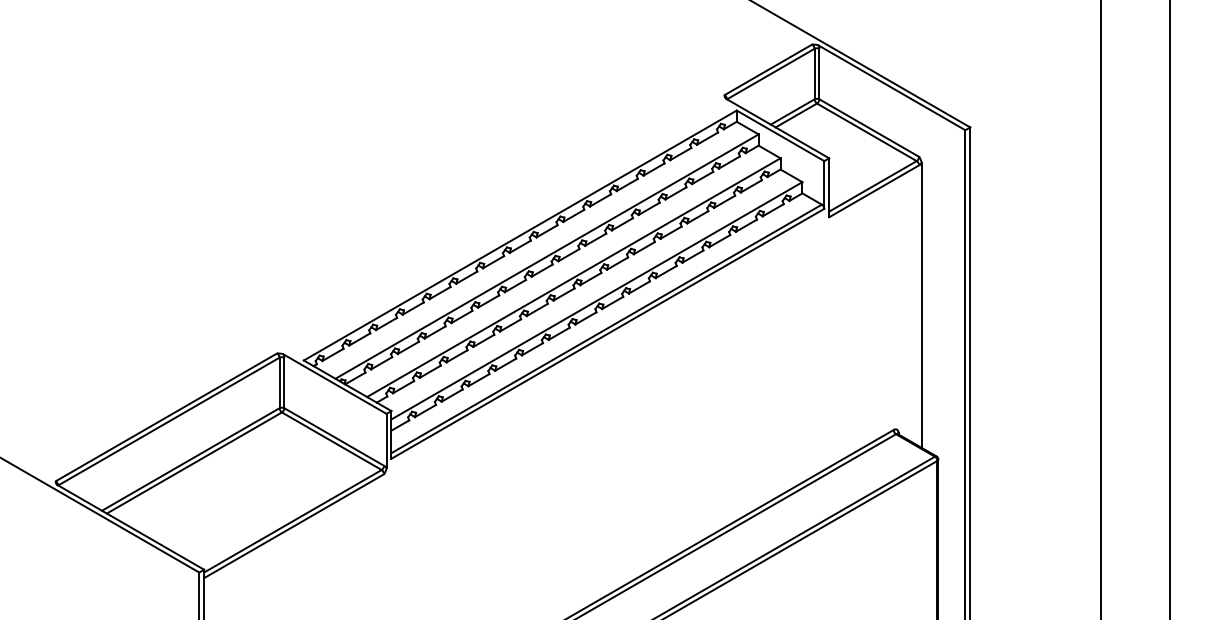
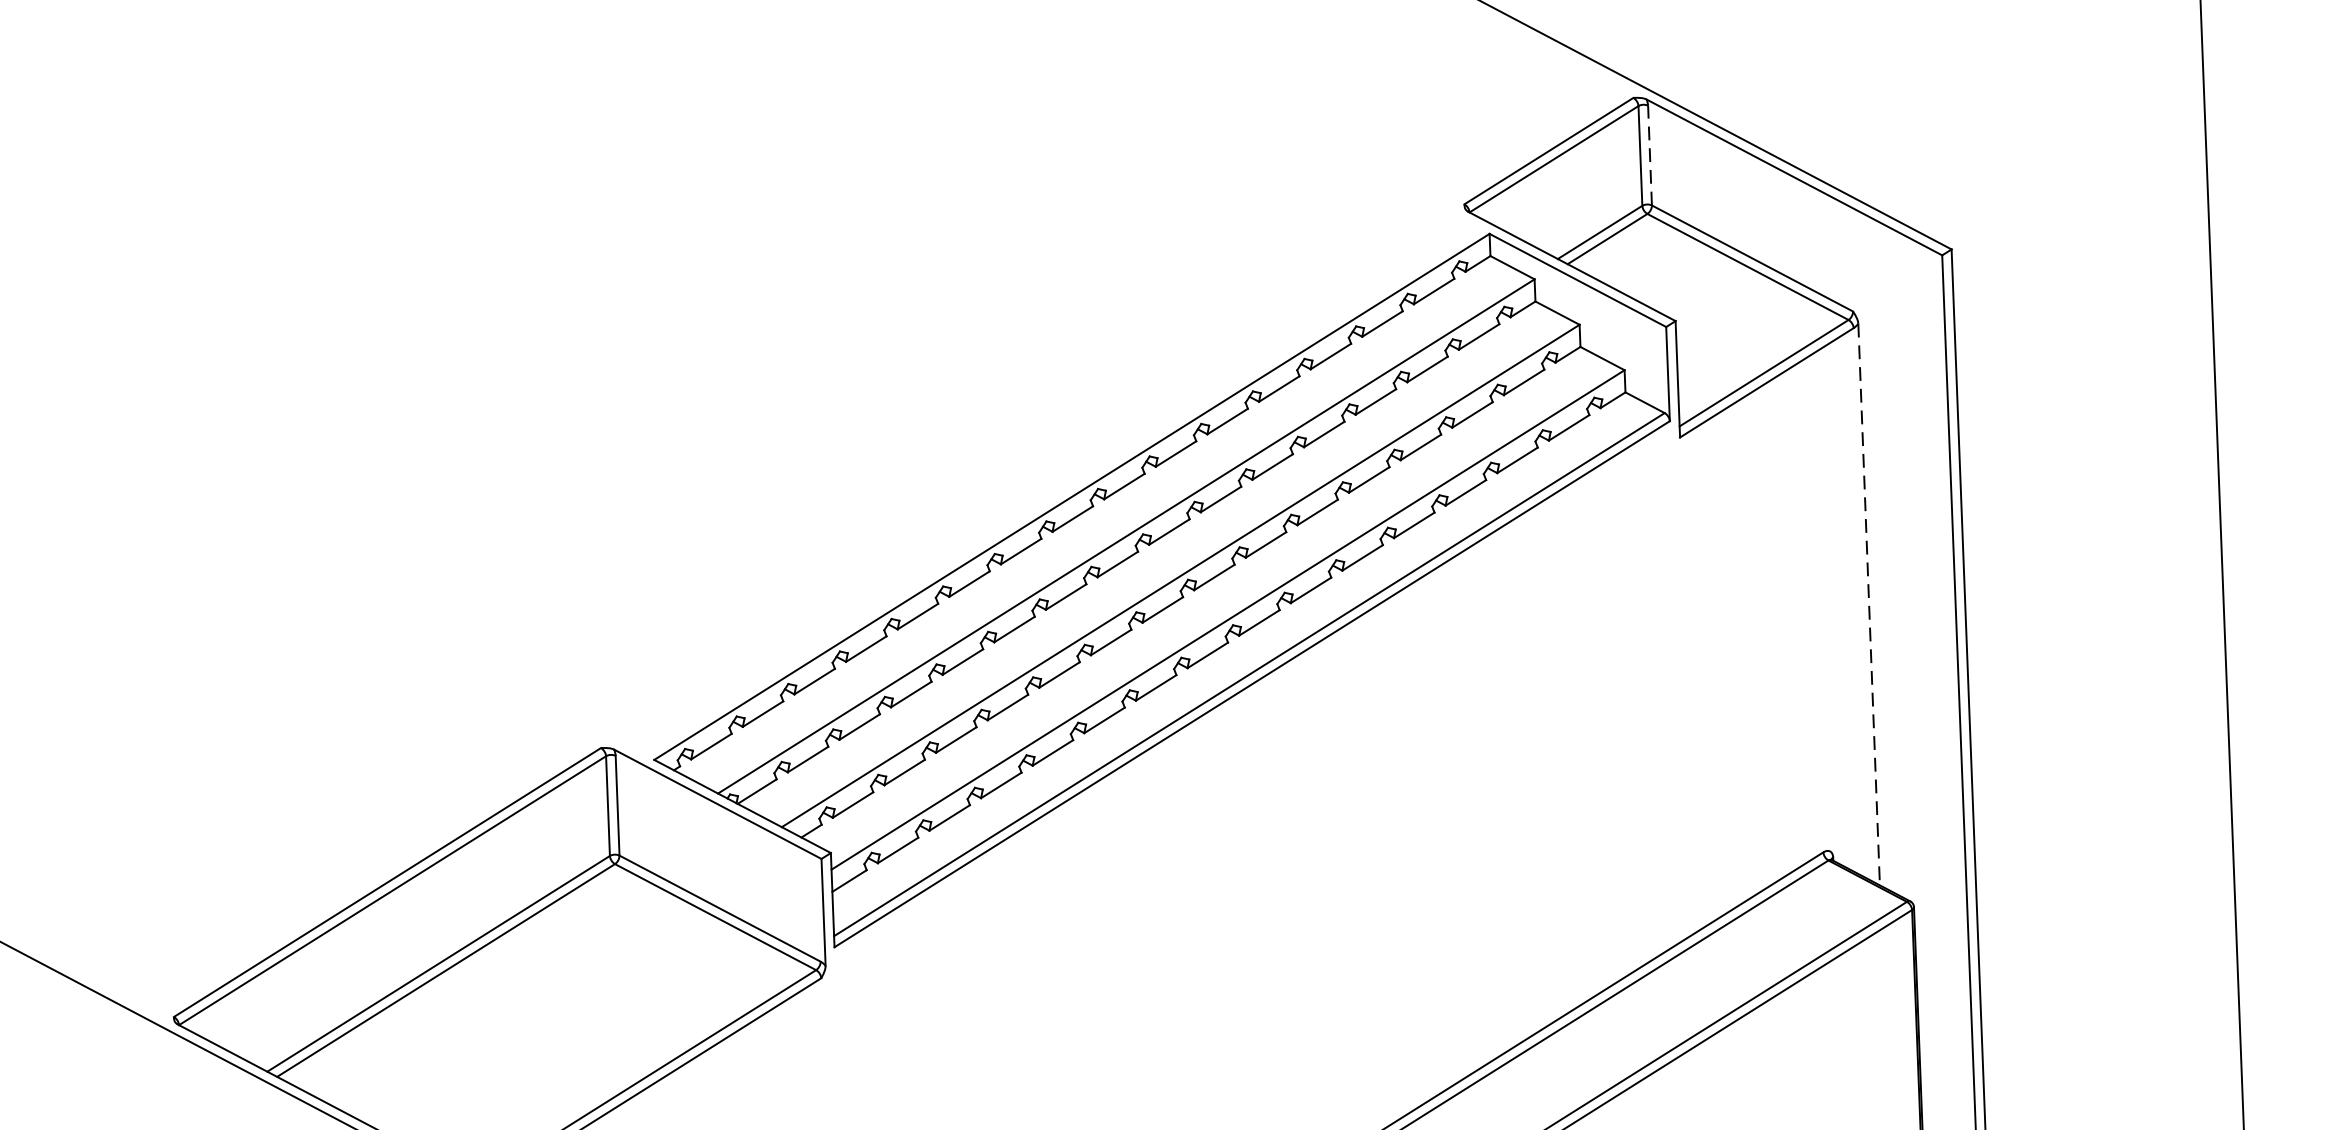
line: (819, 73) -> (1650, 154), solid -> dashed
line: (921, 305) -> (1868, 604), solid -> dashed

